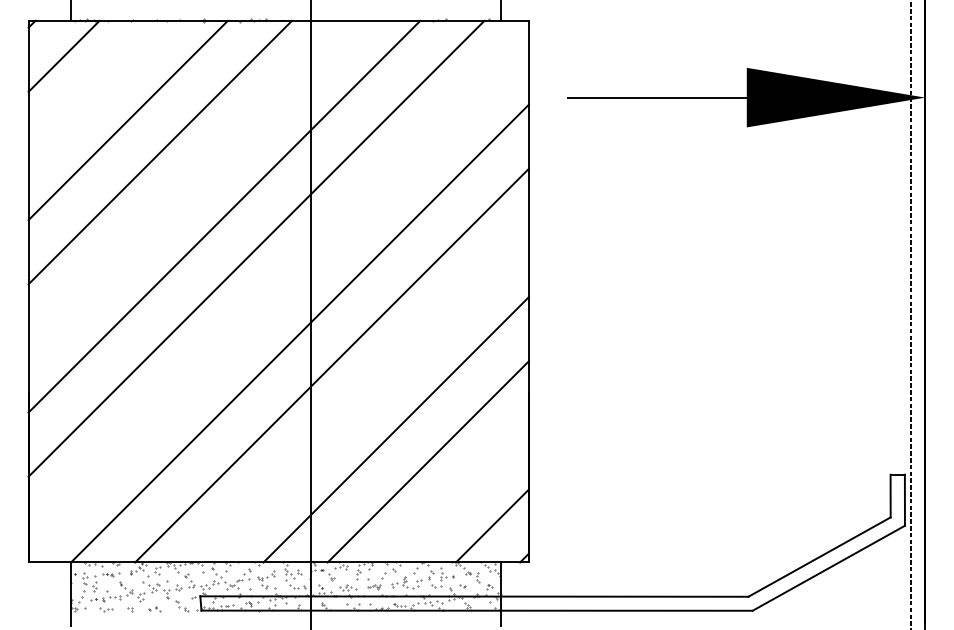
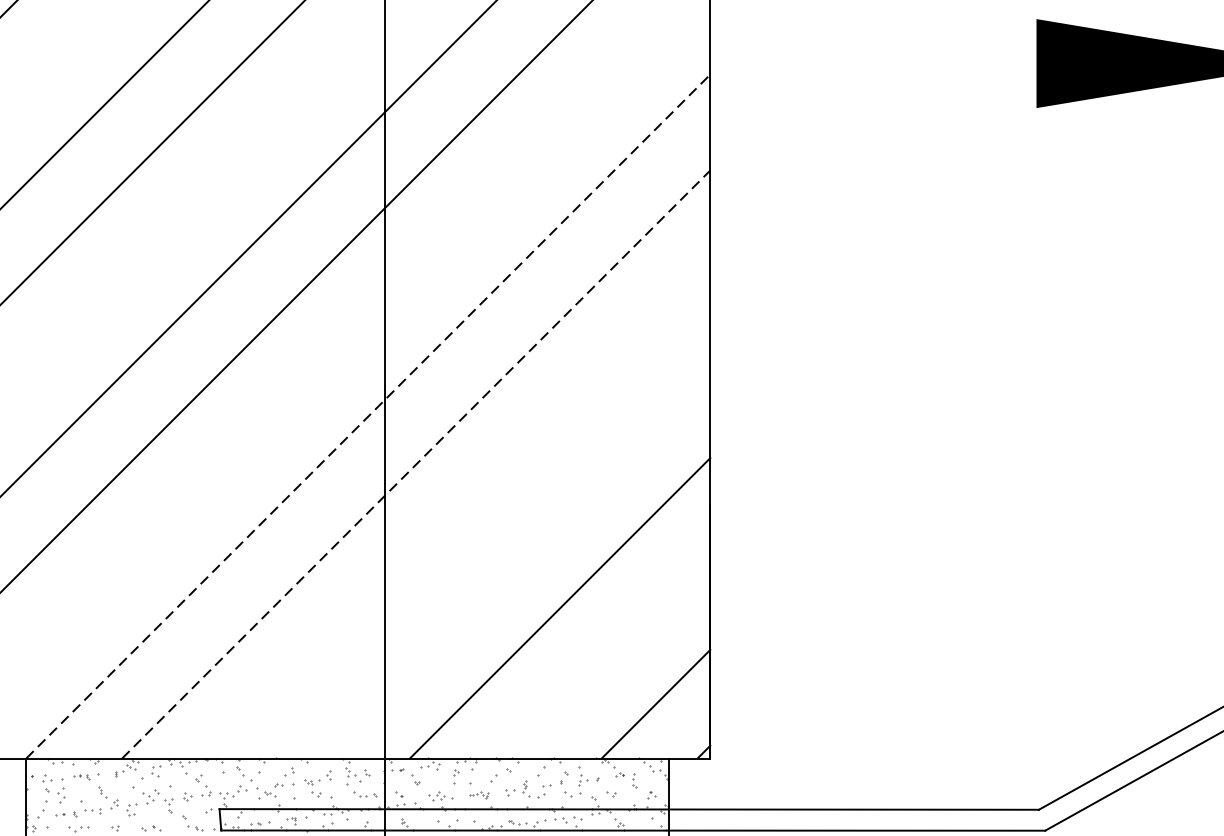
line: (657, 97) -> (902, 63), removed
line: (299, 333) -> (367, 416), solid -> dashed
line: (332, 365) -> (417, 464), solid -> dashed
line: (395, 429) -> (511, 559), removed

